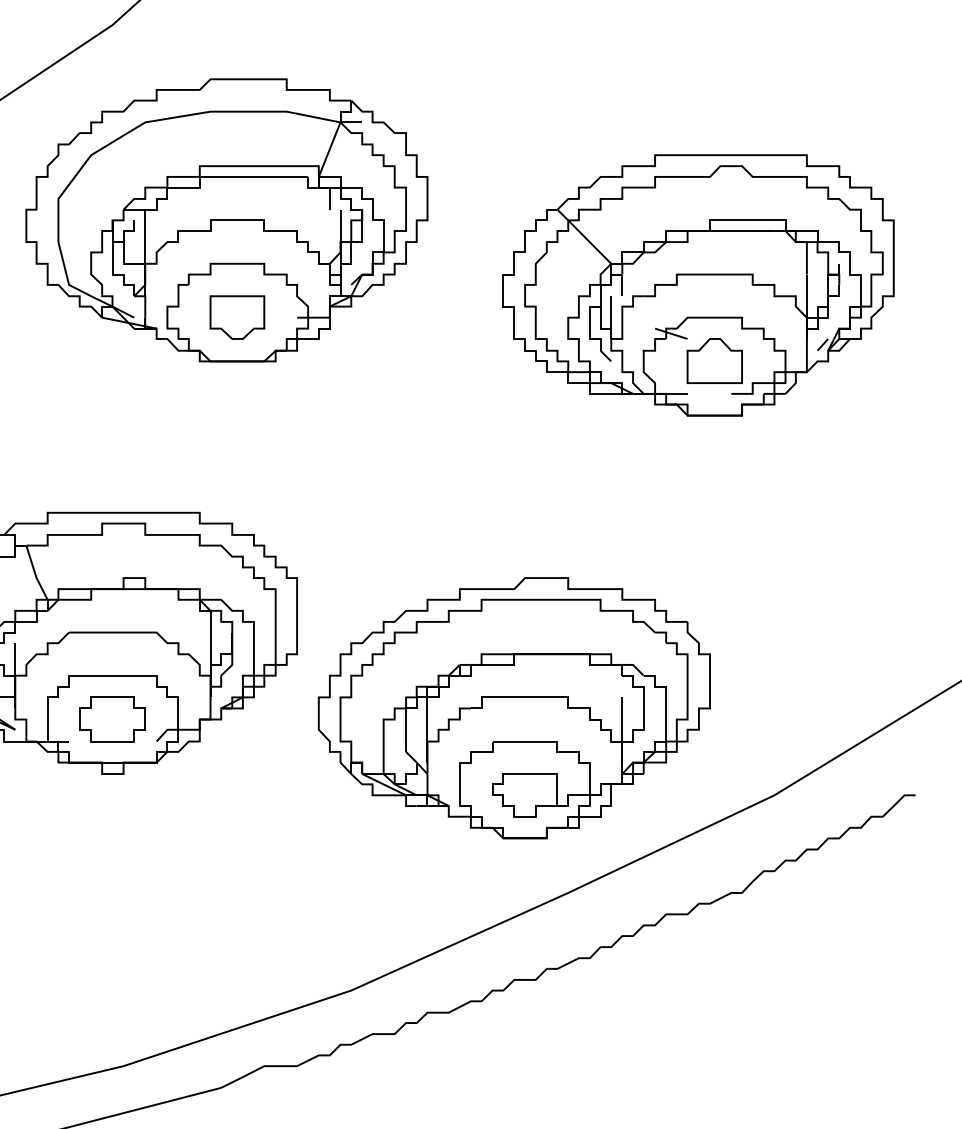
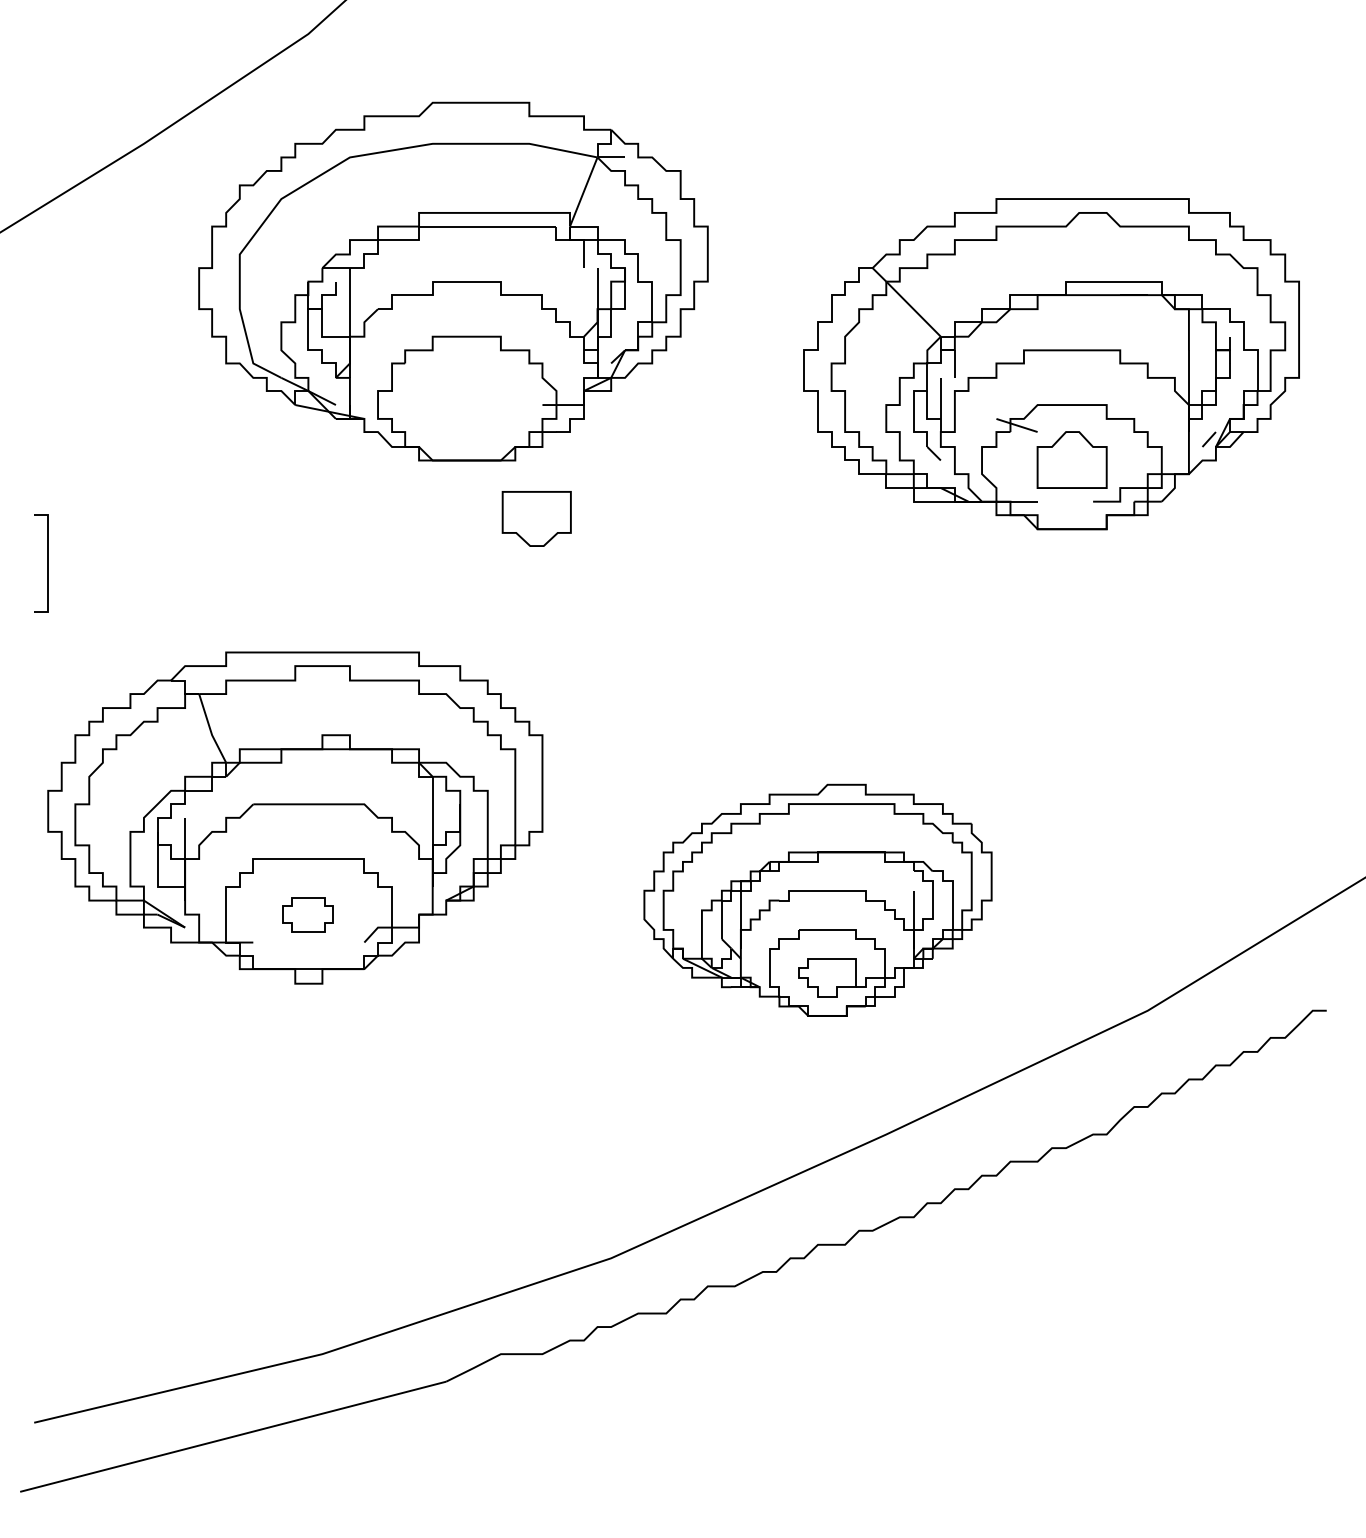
part: (237, 317) -> (536, 518), moved
part: (513, 708) -> (817, 900), size x0.7
part: (112, 719) -> (308, 914), size x0.6

